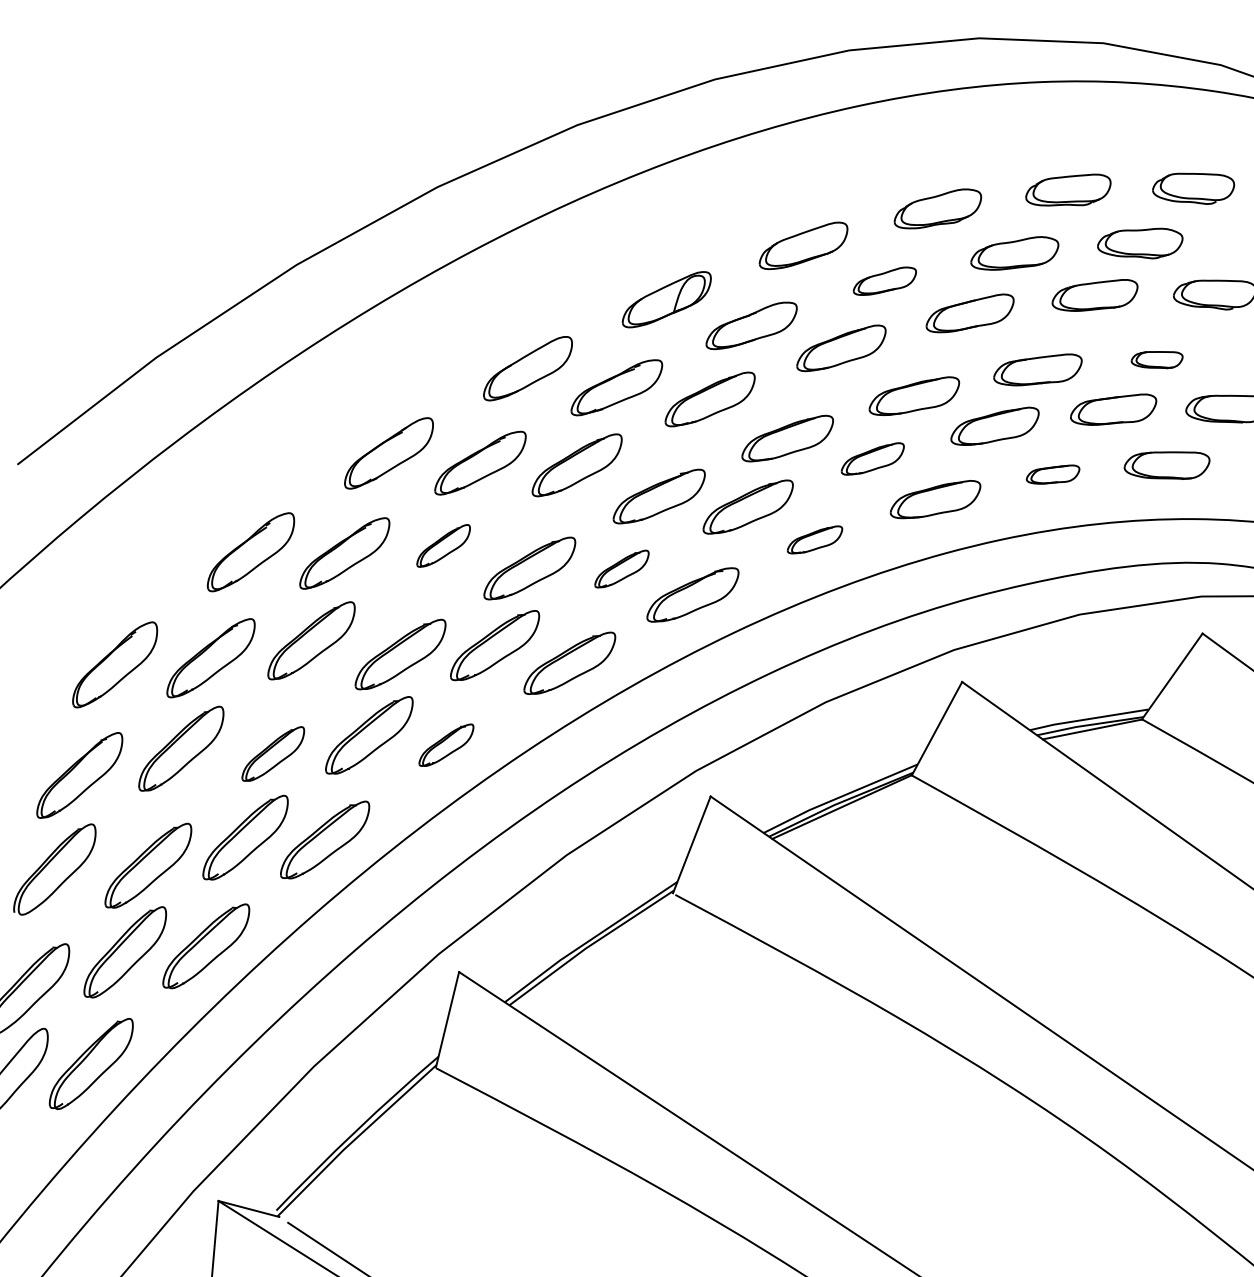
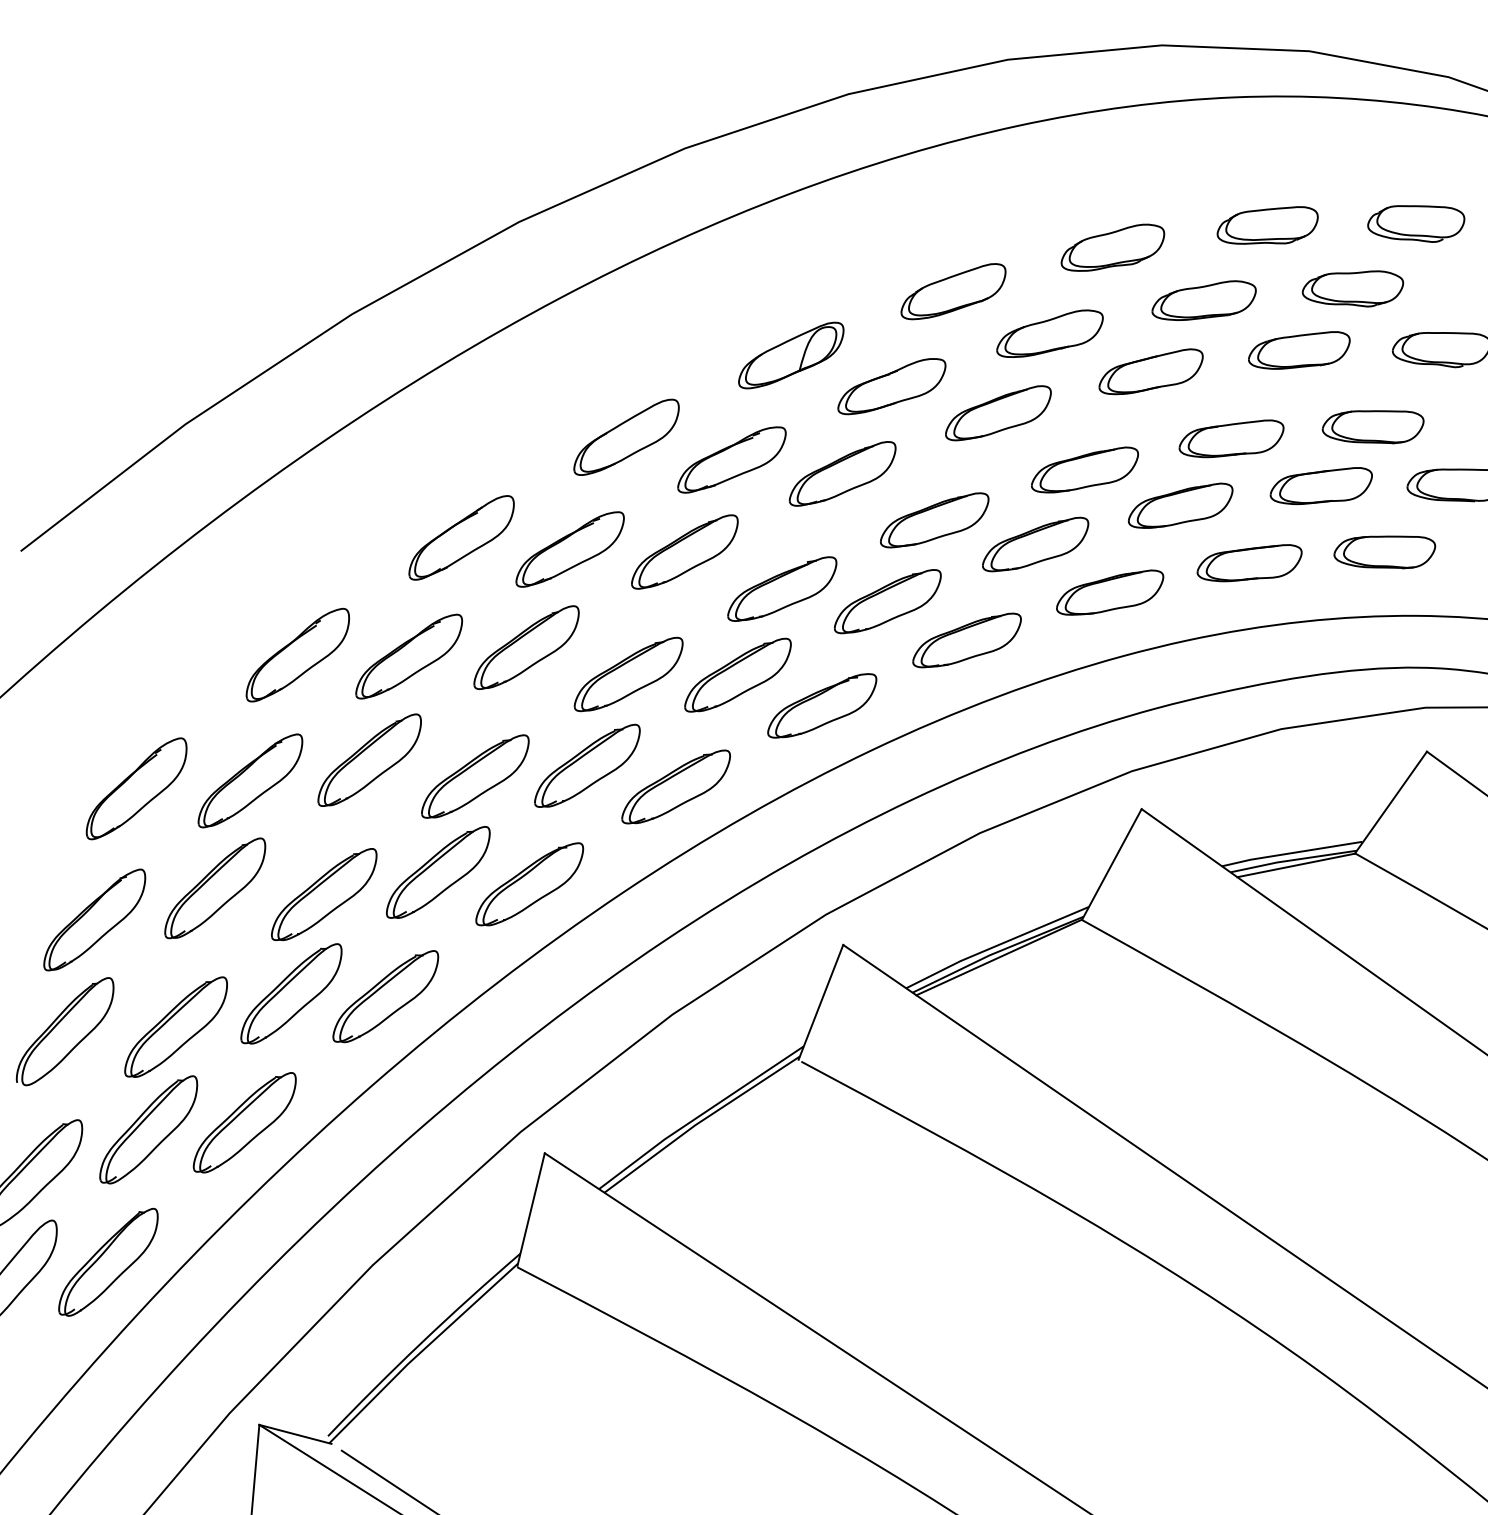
part: (884, 280) -> (1049, 332), size x1.43
part: (1156, 359) -> (1372, 426), size x1.67
part: (872, 458) -> (1035, 543), size x1.43
part: (1052, 474) -> (1248, 562), size x1.67
part: (814, 539) -> (966, 640), size x1.67
part: (443, 545) -> (526, 647), size x1.67
part: (621, 568) -> (737, 674), size x1.67
part: (446, 744) -> (529, 883), size x1.67
part: (273, 753) -> (324, 893), size x1.43

